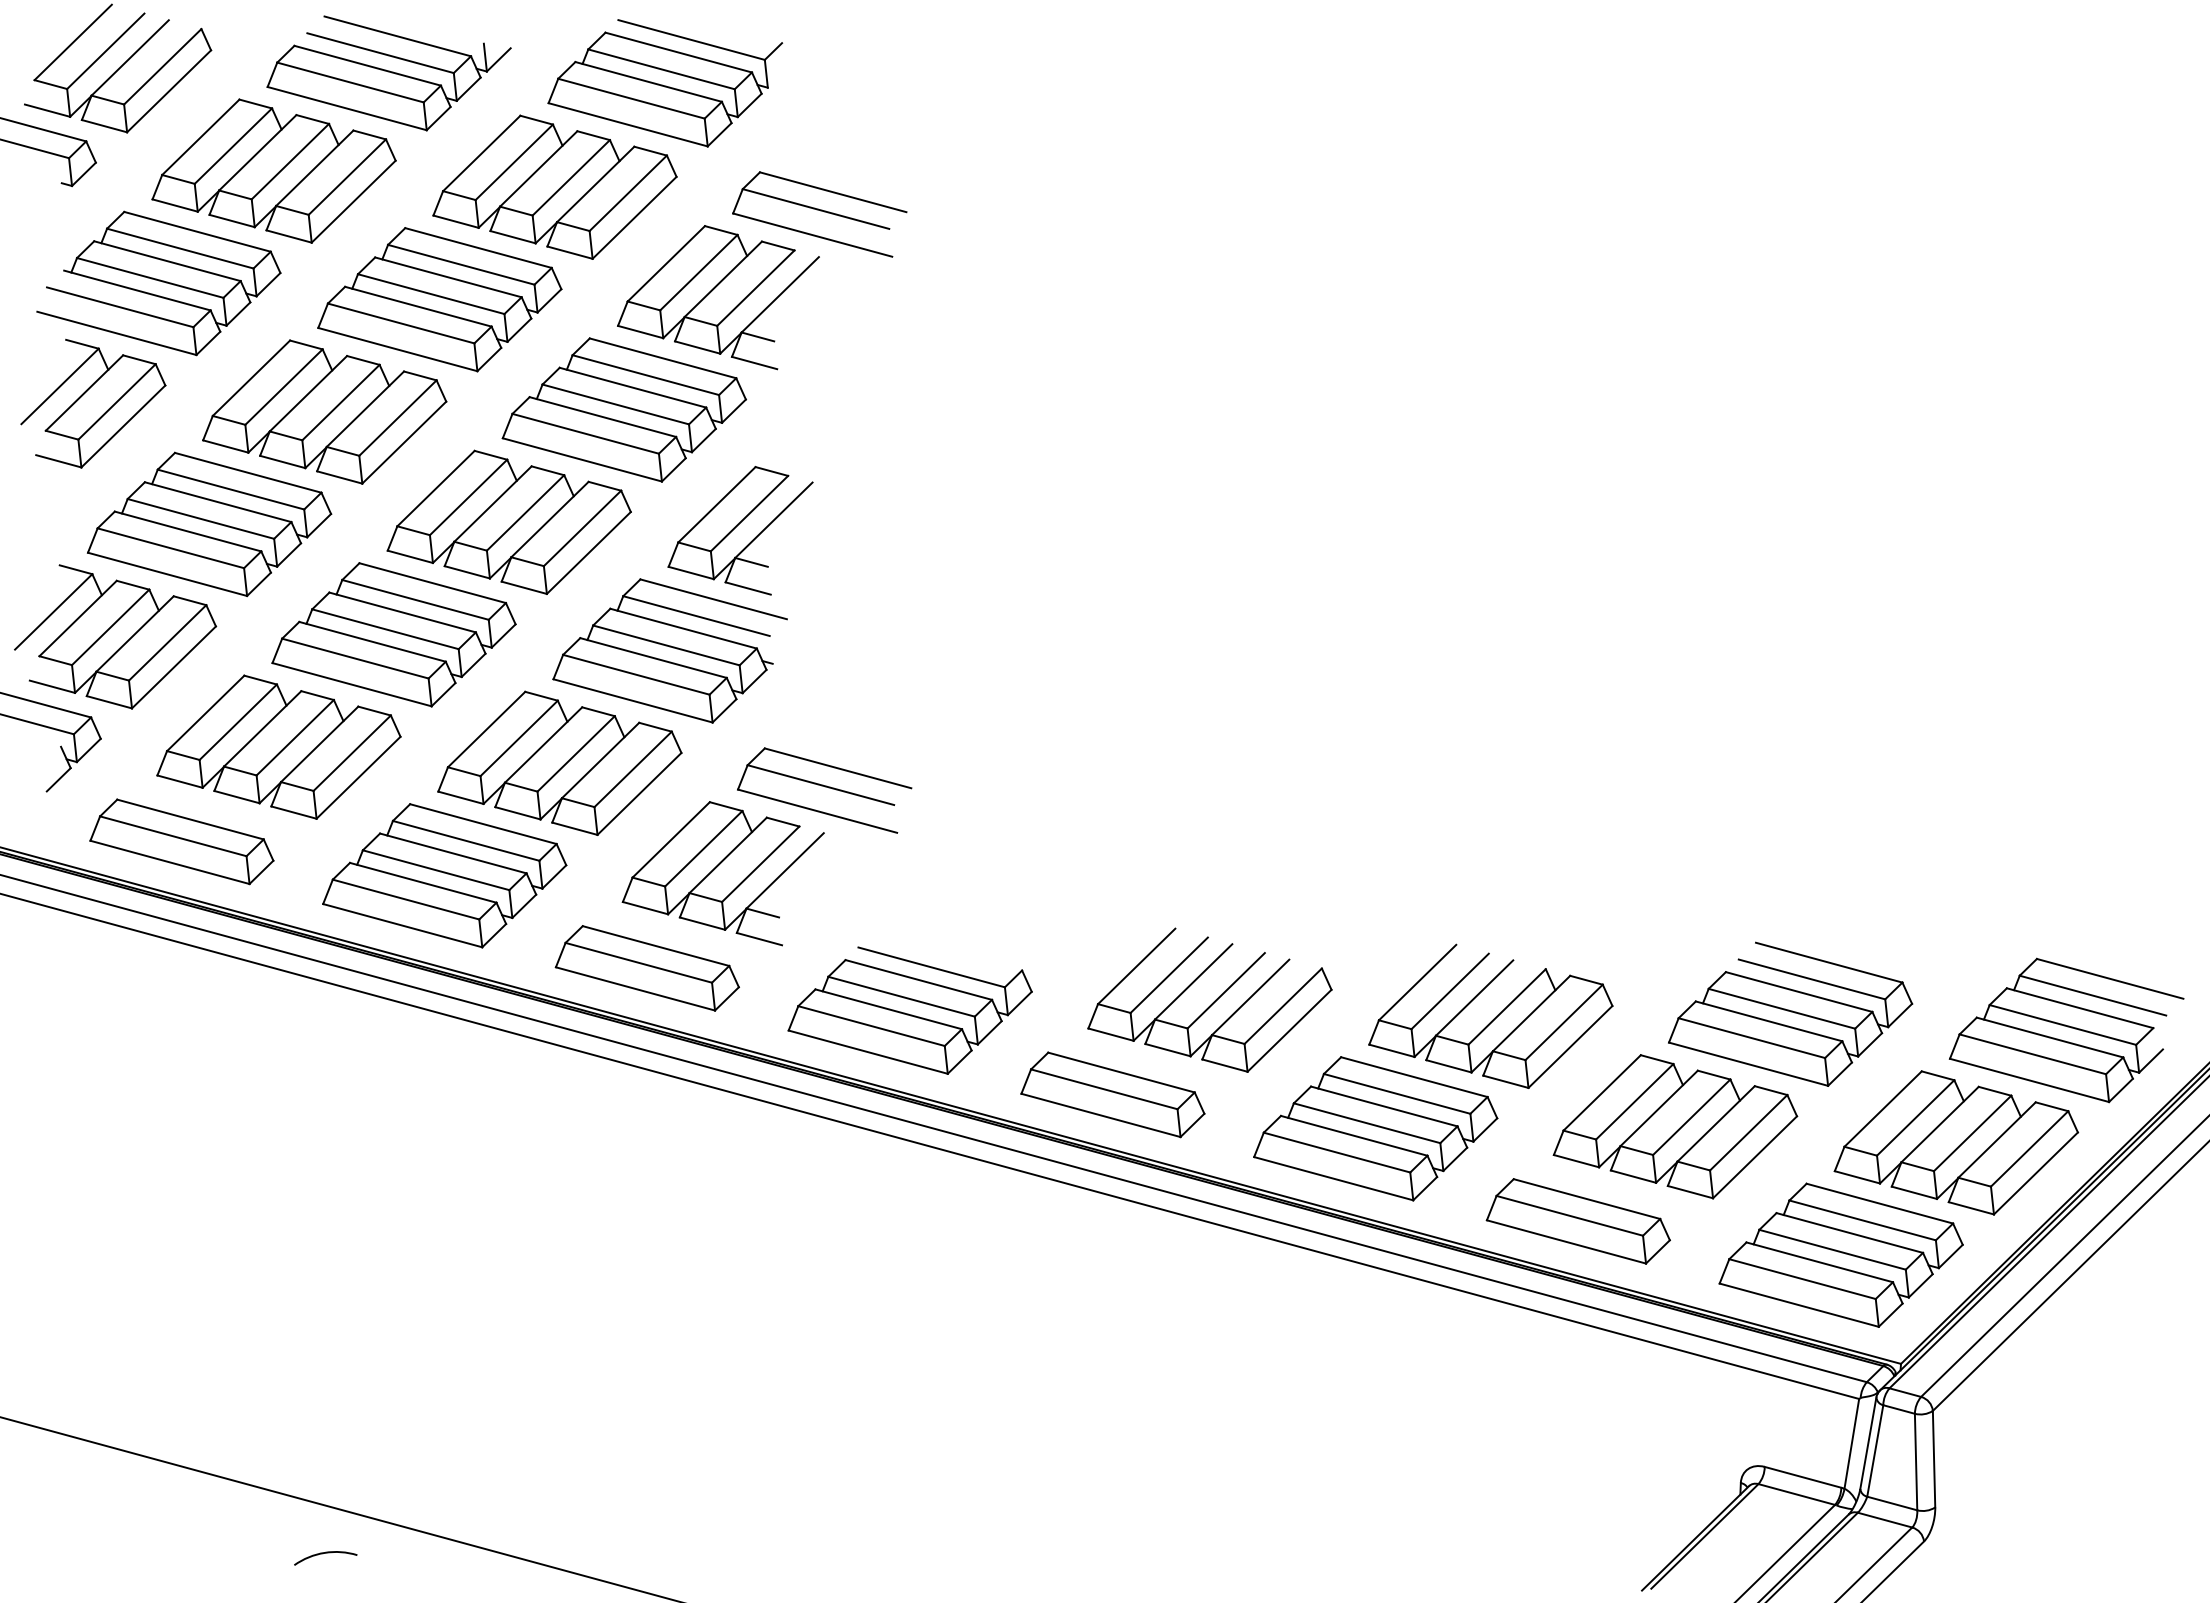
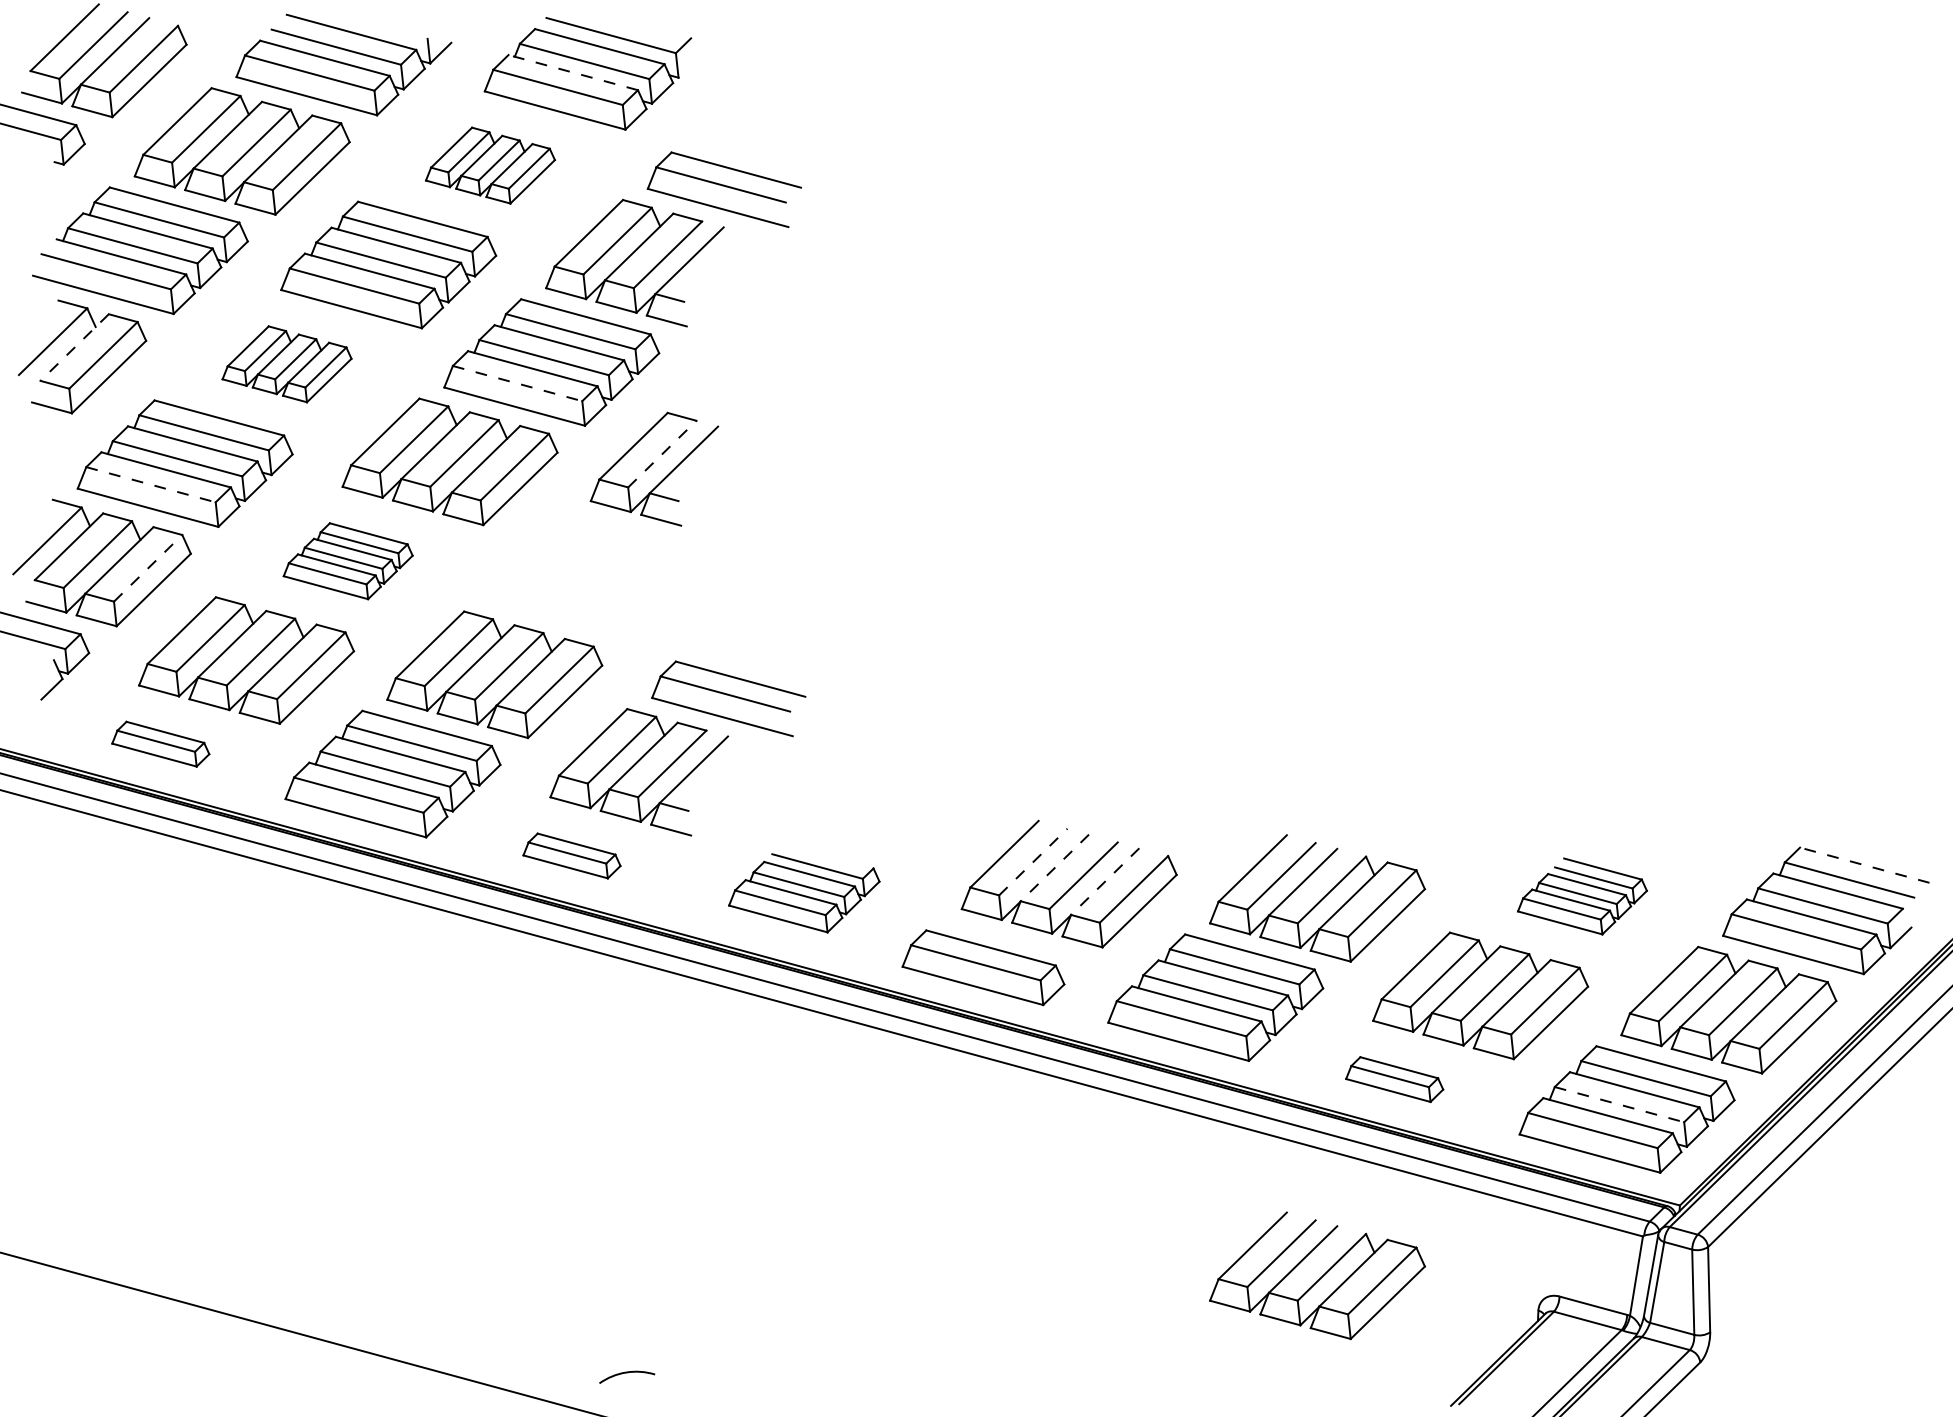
line: (648, 81) -> (573, 72), solid -> dashed
part: (554, 186) -> (490, 165), size x0.6
line: (84, 393) -> (74, 347), solid -> dashed
part: (324, 411) -> (286, 363), size x0.6
line: (585, 433) -> (517, 383), solid -> dashed
line: (749, 513) -> (662, 453), solid -> dashed
line: (170, 548) -> (150, 484), solid -> dashed
part: (393, 634) -> (347, 560), size x0.6
line: (167, 642) -> (148, 567), solid -> dashed
part: (669, 650) -> (591, 575), removed
part: (181, 841) -> (160, 743), size x0.6
part: (646, 968) -> (571, 856), size x0.6
line: (1169, 975) -> (1033, 862), solid -> dashed
line: (2110, 978) -> (1865, 864), solid -> dashed
line: (1193, 981) -> (1054, 867), solid -> dashed
line: (1250, 997) -> (1105, 881), solid -> dashed
part: (909, 1010) -> (803, 893), size x0.7
part: (1790, 1013) -> (1582, 895), size x0.6
part: (1577, 1221) -> (1394, 1079), size x0.6
line: (1832, 1249) -> (1619, 1104), solid -> dashed
part: (1490, 1442) -> (1317, 1274), added
arc: (325, 1553) -> (626, 1373), moved

